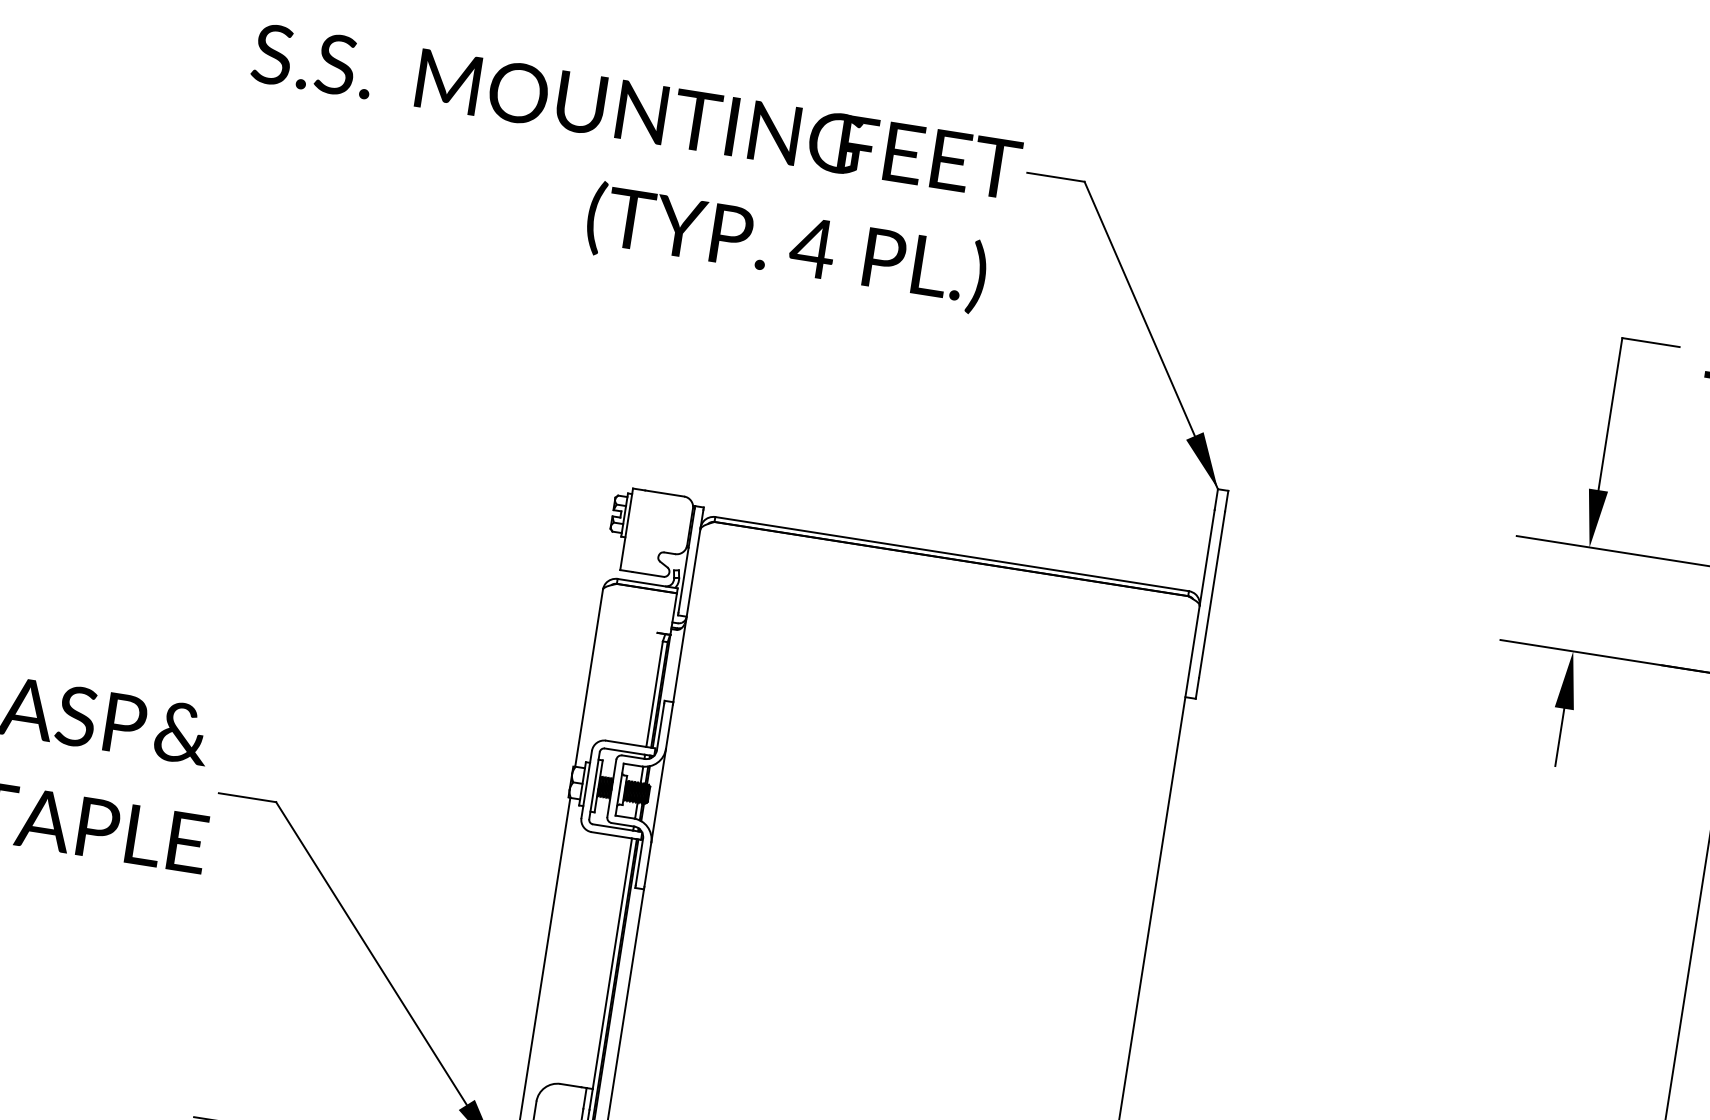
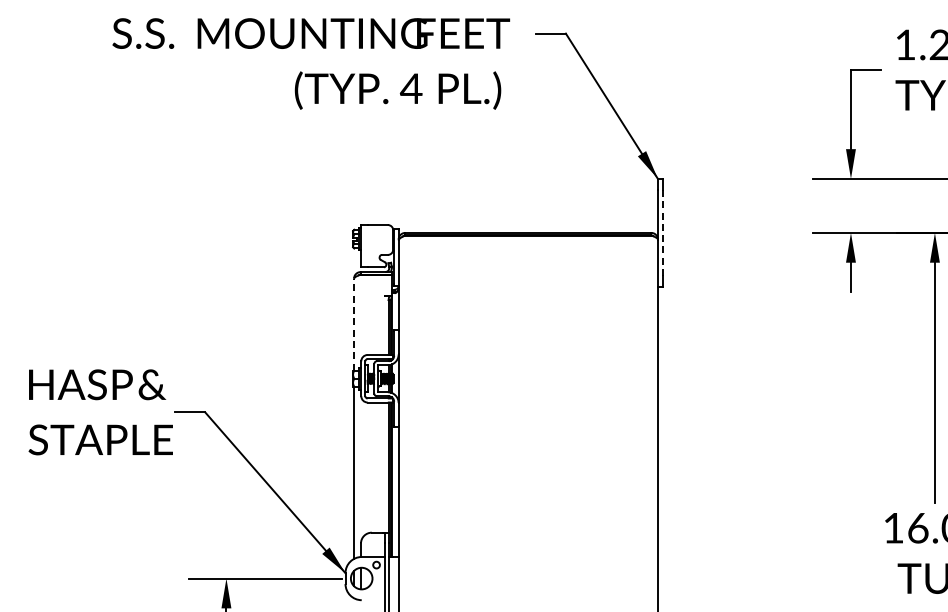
text: (628, 169) -> (311, 63), moved
line: (1212, 594) -> (663, 232), solid -> dashed
line: (589, 678) -> (354, 324), solid -> dashed

